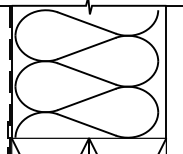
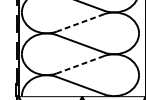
line: (86, 48) -> (80, 22), solid -> dashed
line: (86, 99) -> (80, 64), solid -> dashed

